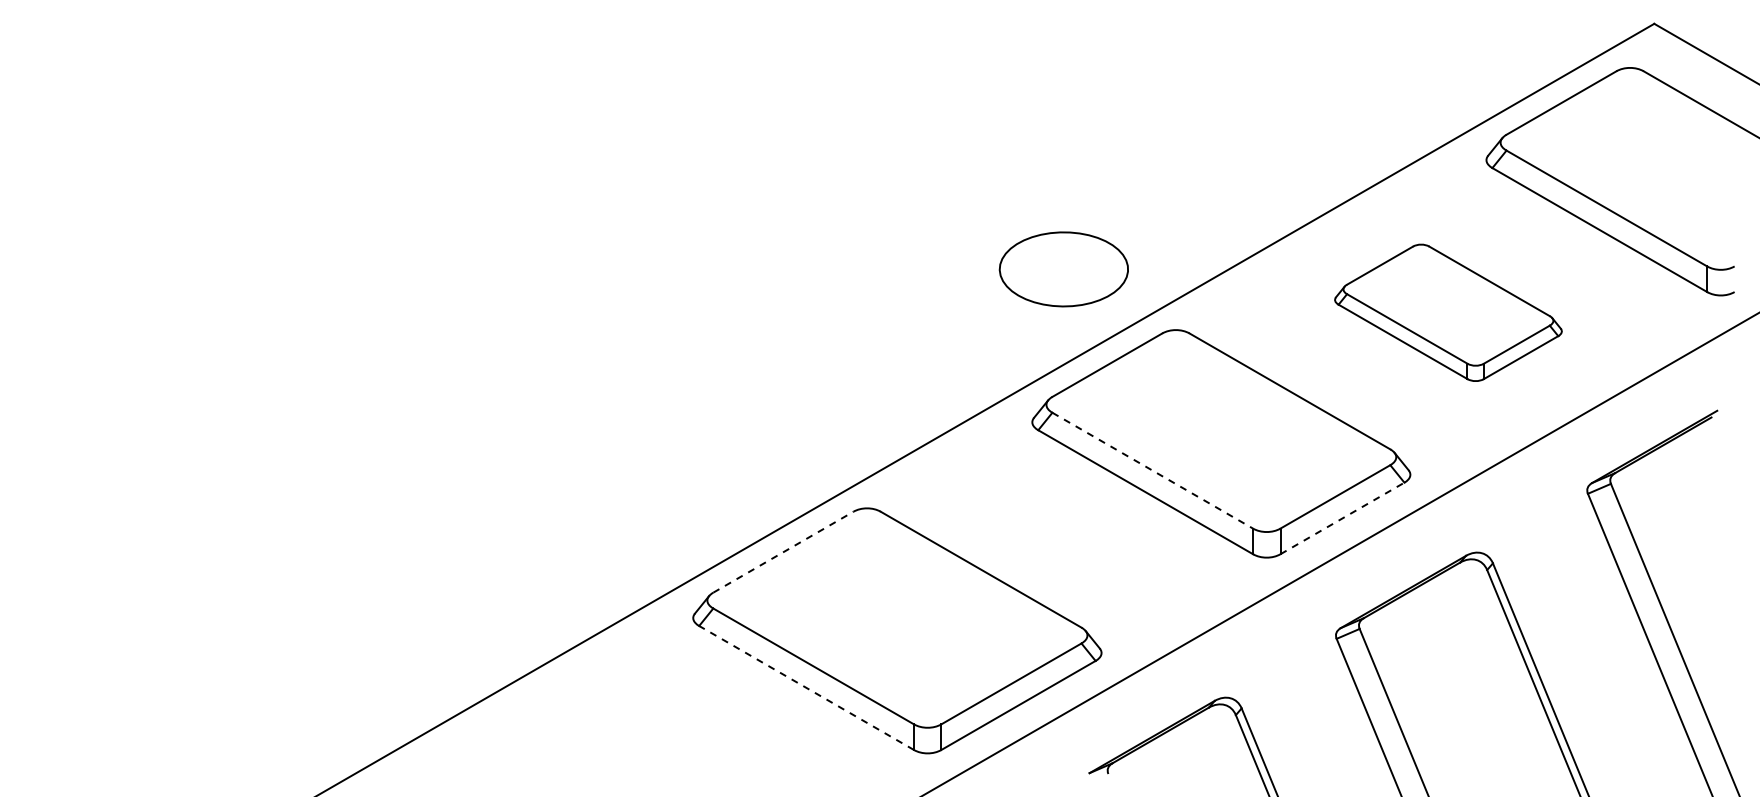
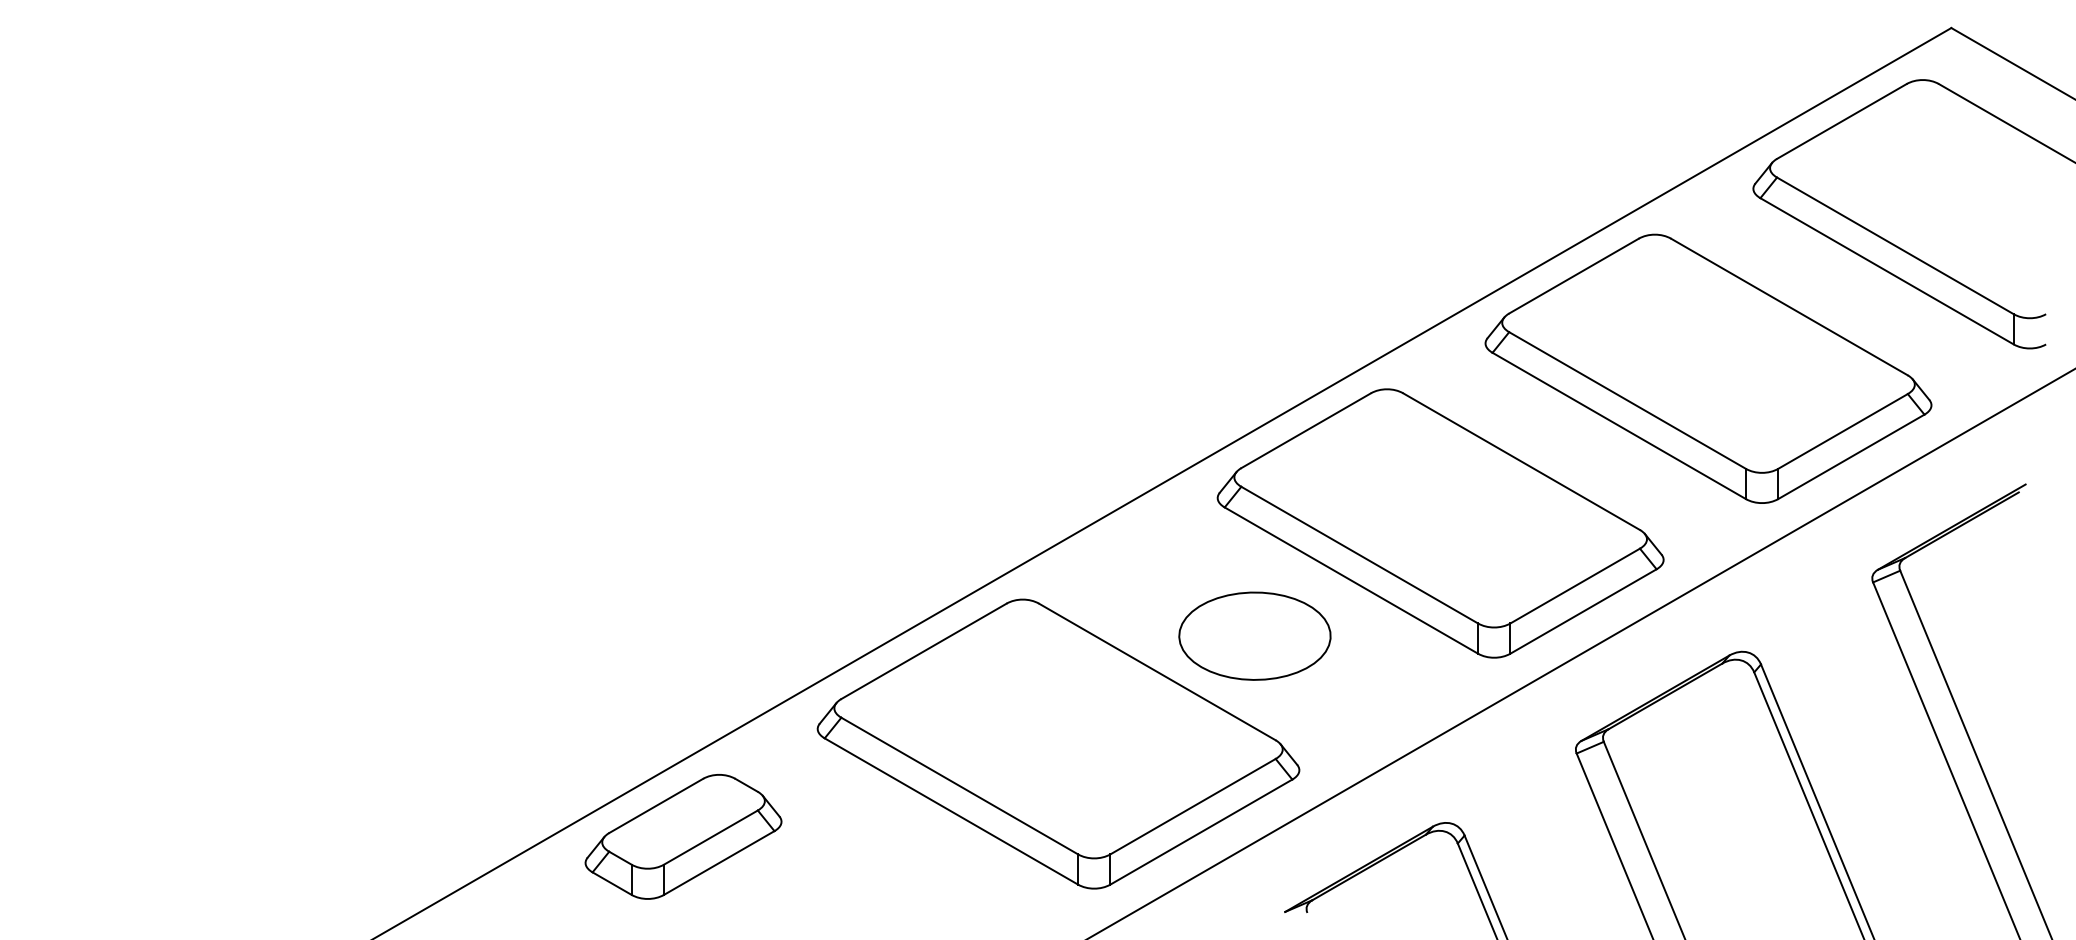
part: (1063, 269) -> (1254, 636), moved
part: (1448, 312) -> (1708, 368), size x1.67
line: (1152, 470) -> (1359, 554), dashed -> solid
line: (1342, 518) -> (1583, 611), dashed -> solid
line: (783, 552) -> (924, 651), dashed -> solid
line: (806, 687) -> (951, 810), dashed -> solid
part: (579, 709) -> (683, 836), added

